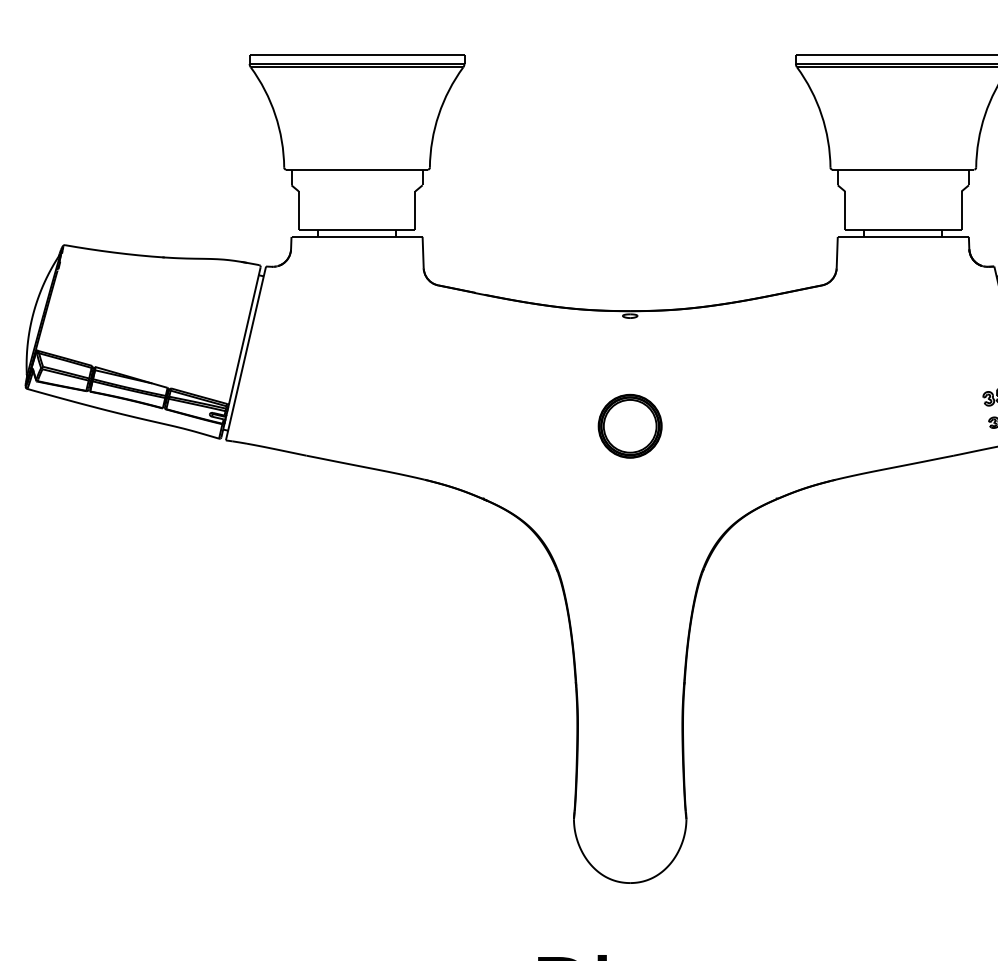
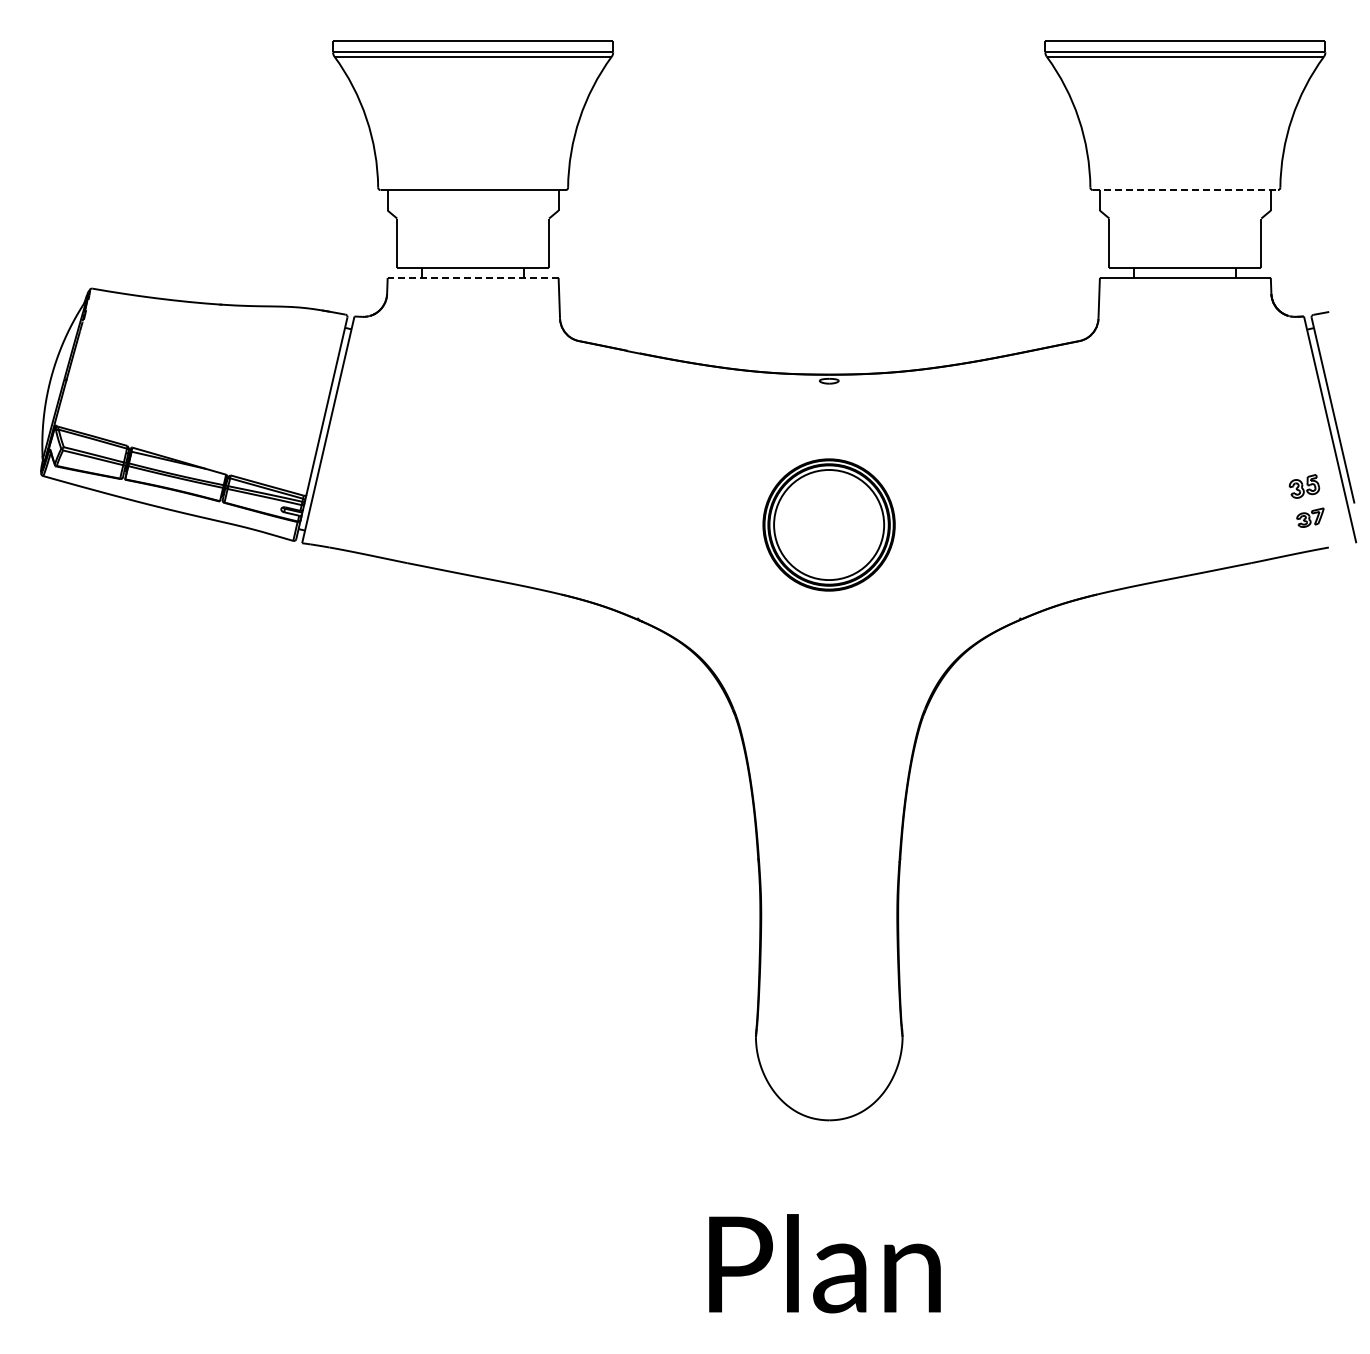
line: (903, 169) -> (1185, 190), solid -> dashed
line: (356, 236) -> (472, 277), solid -> dashed
part: (630, 426) -> (829, 524), size x1.6

